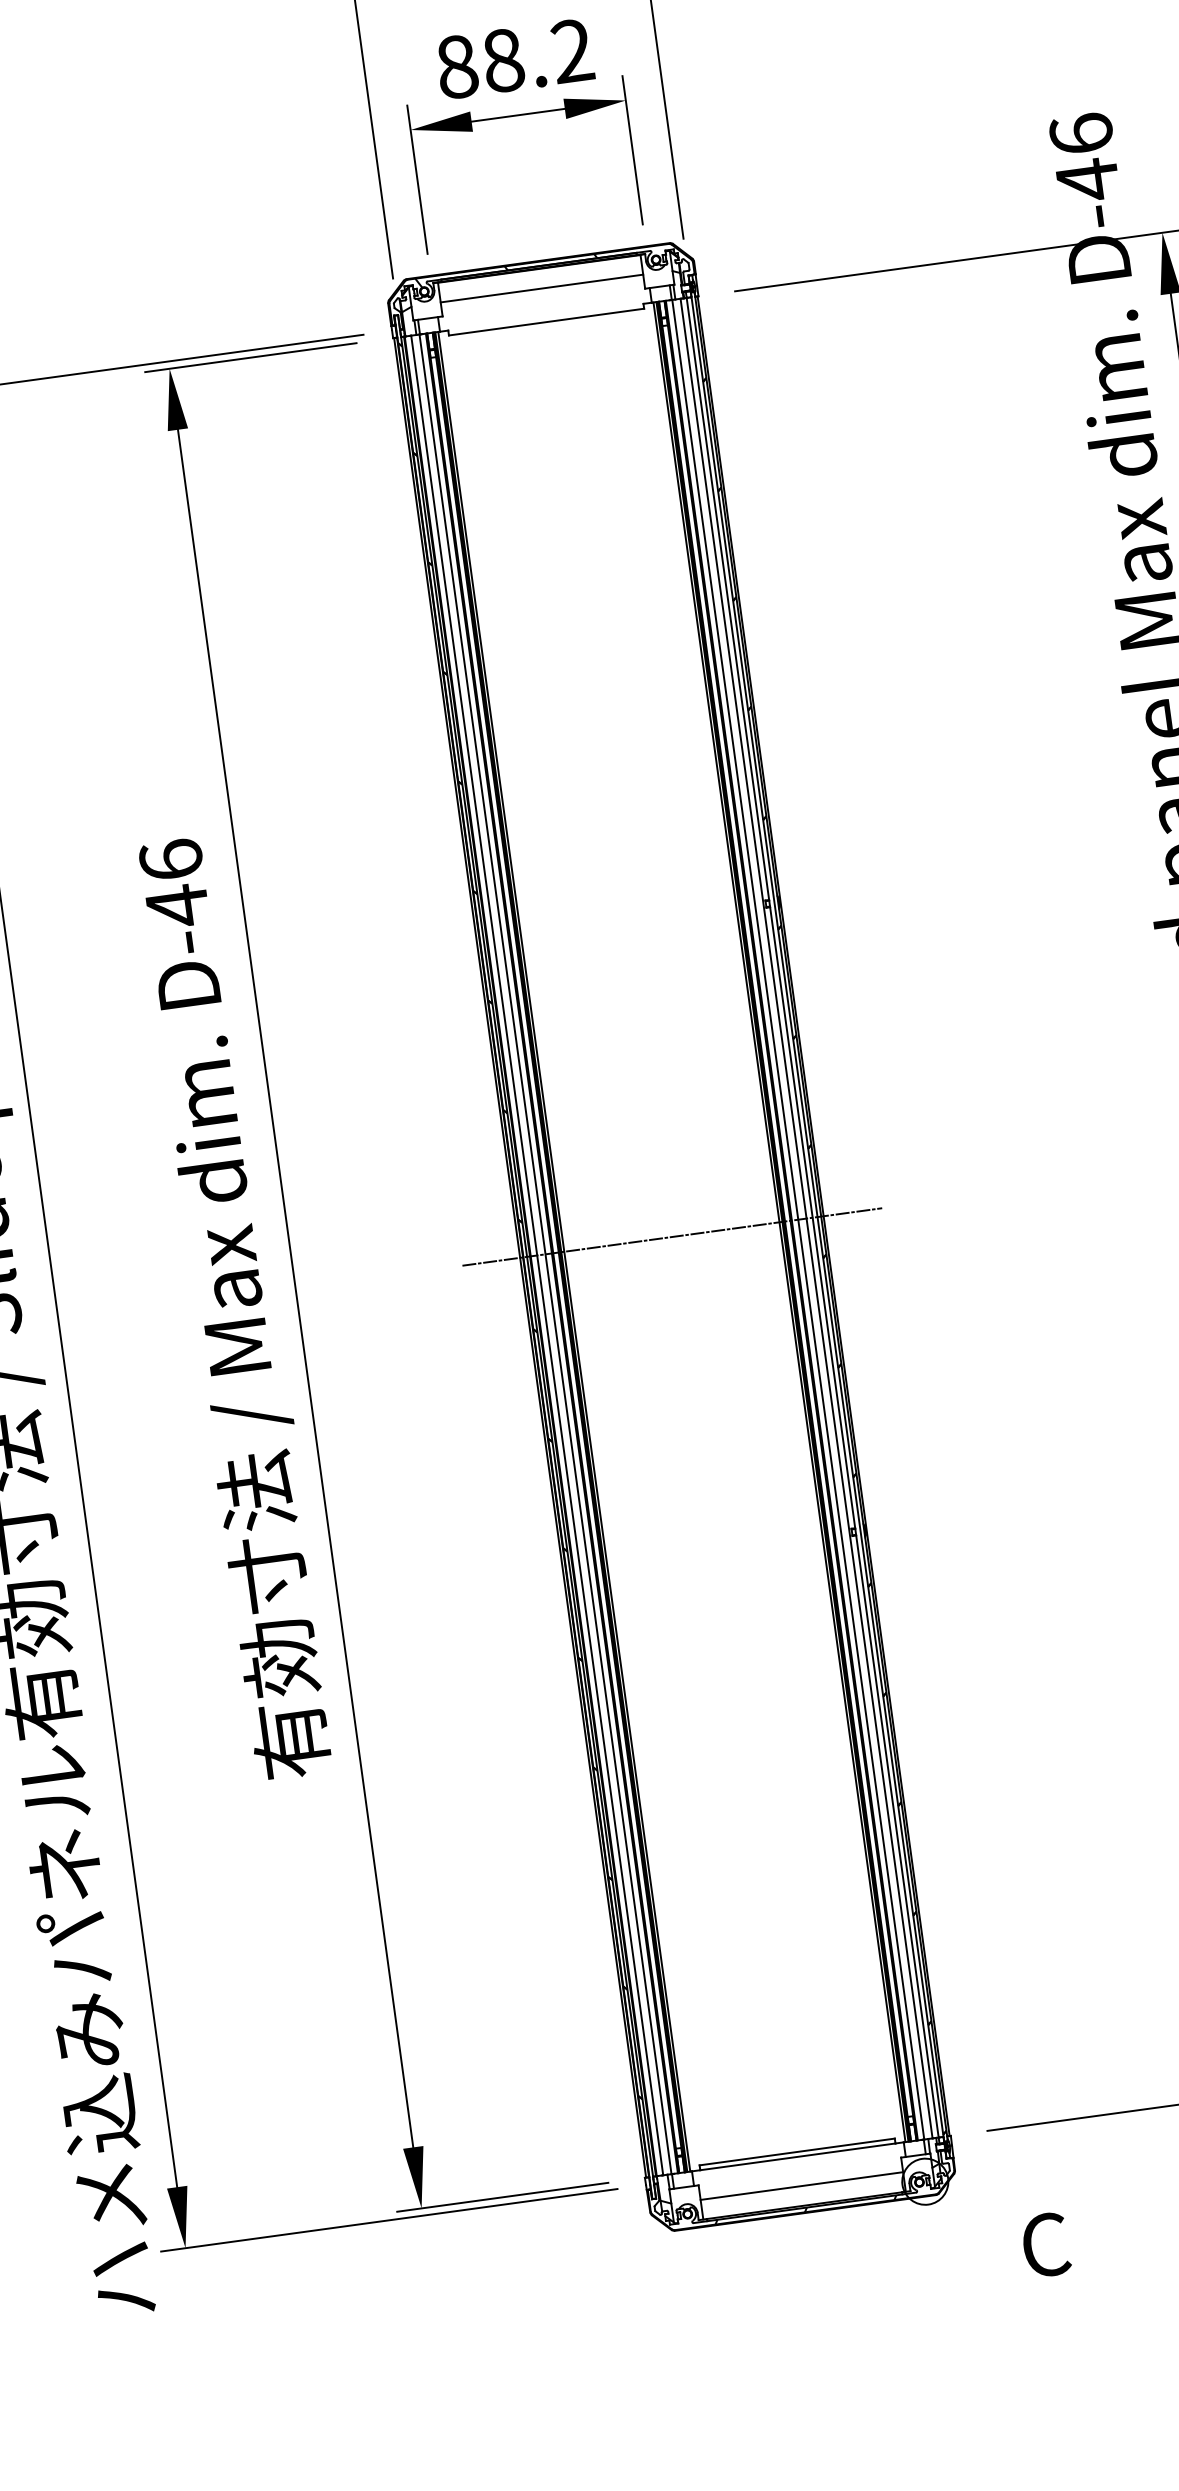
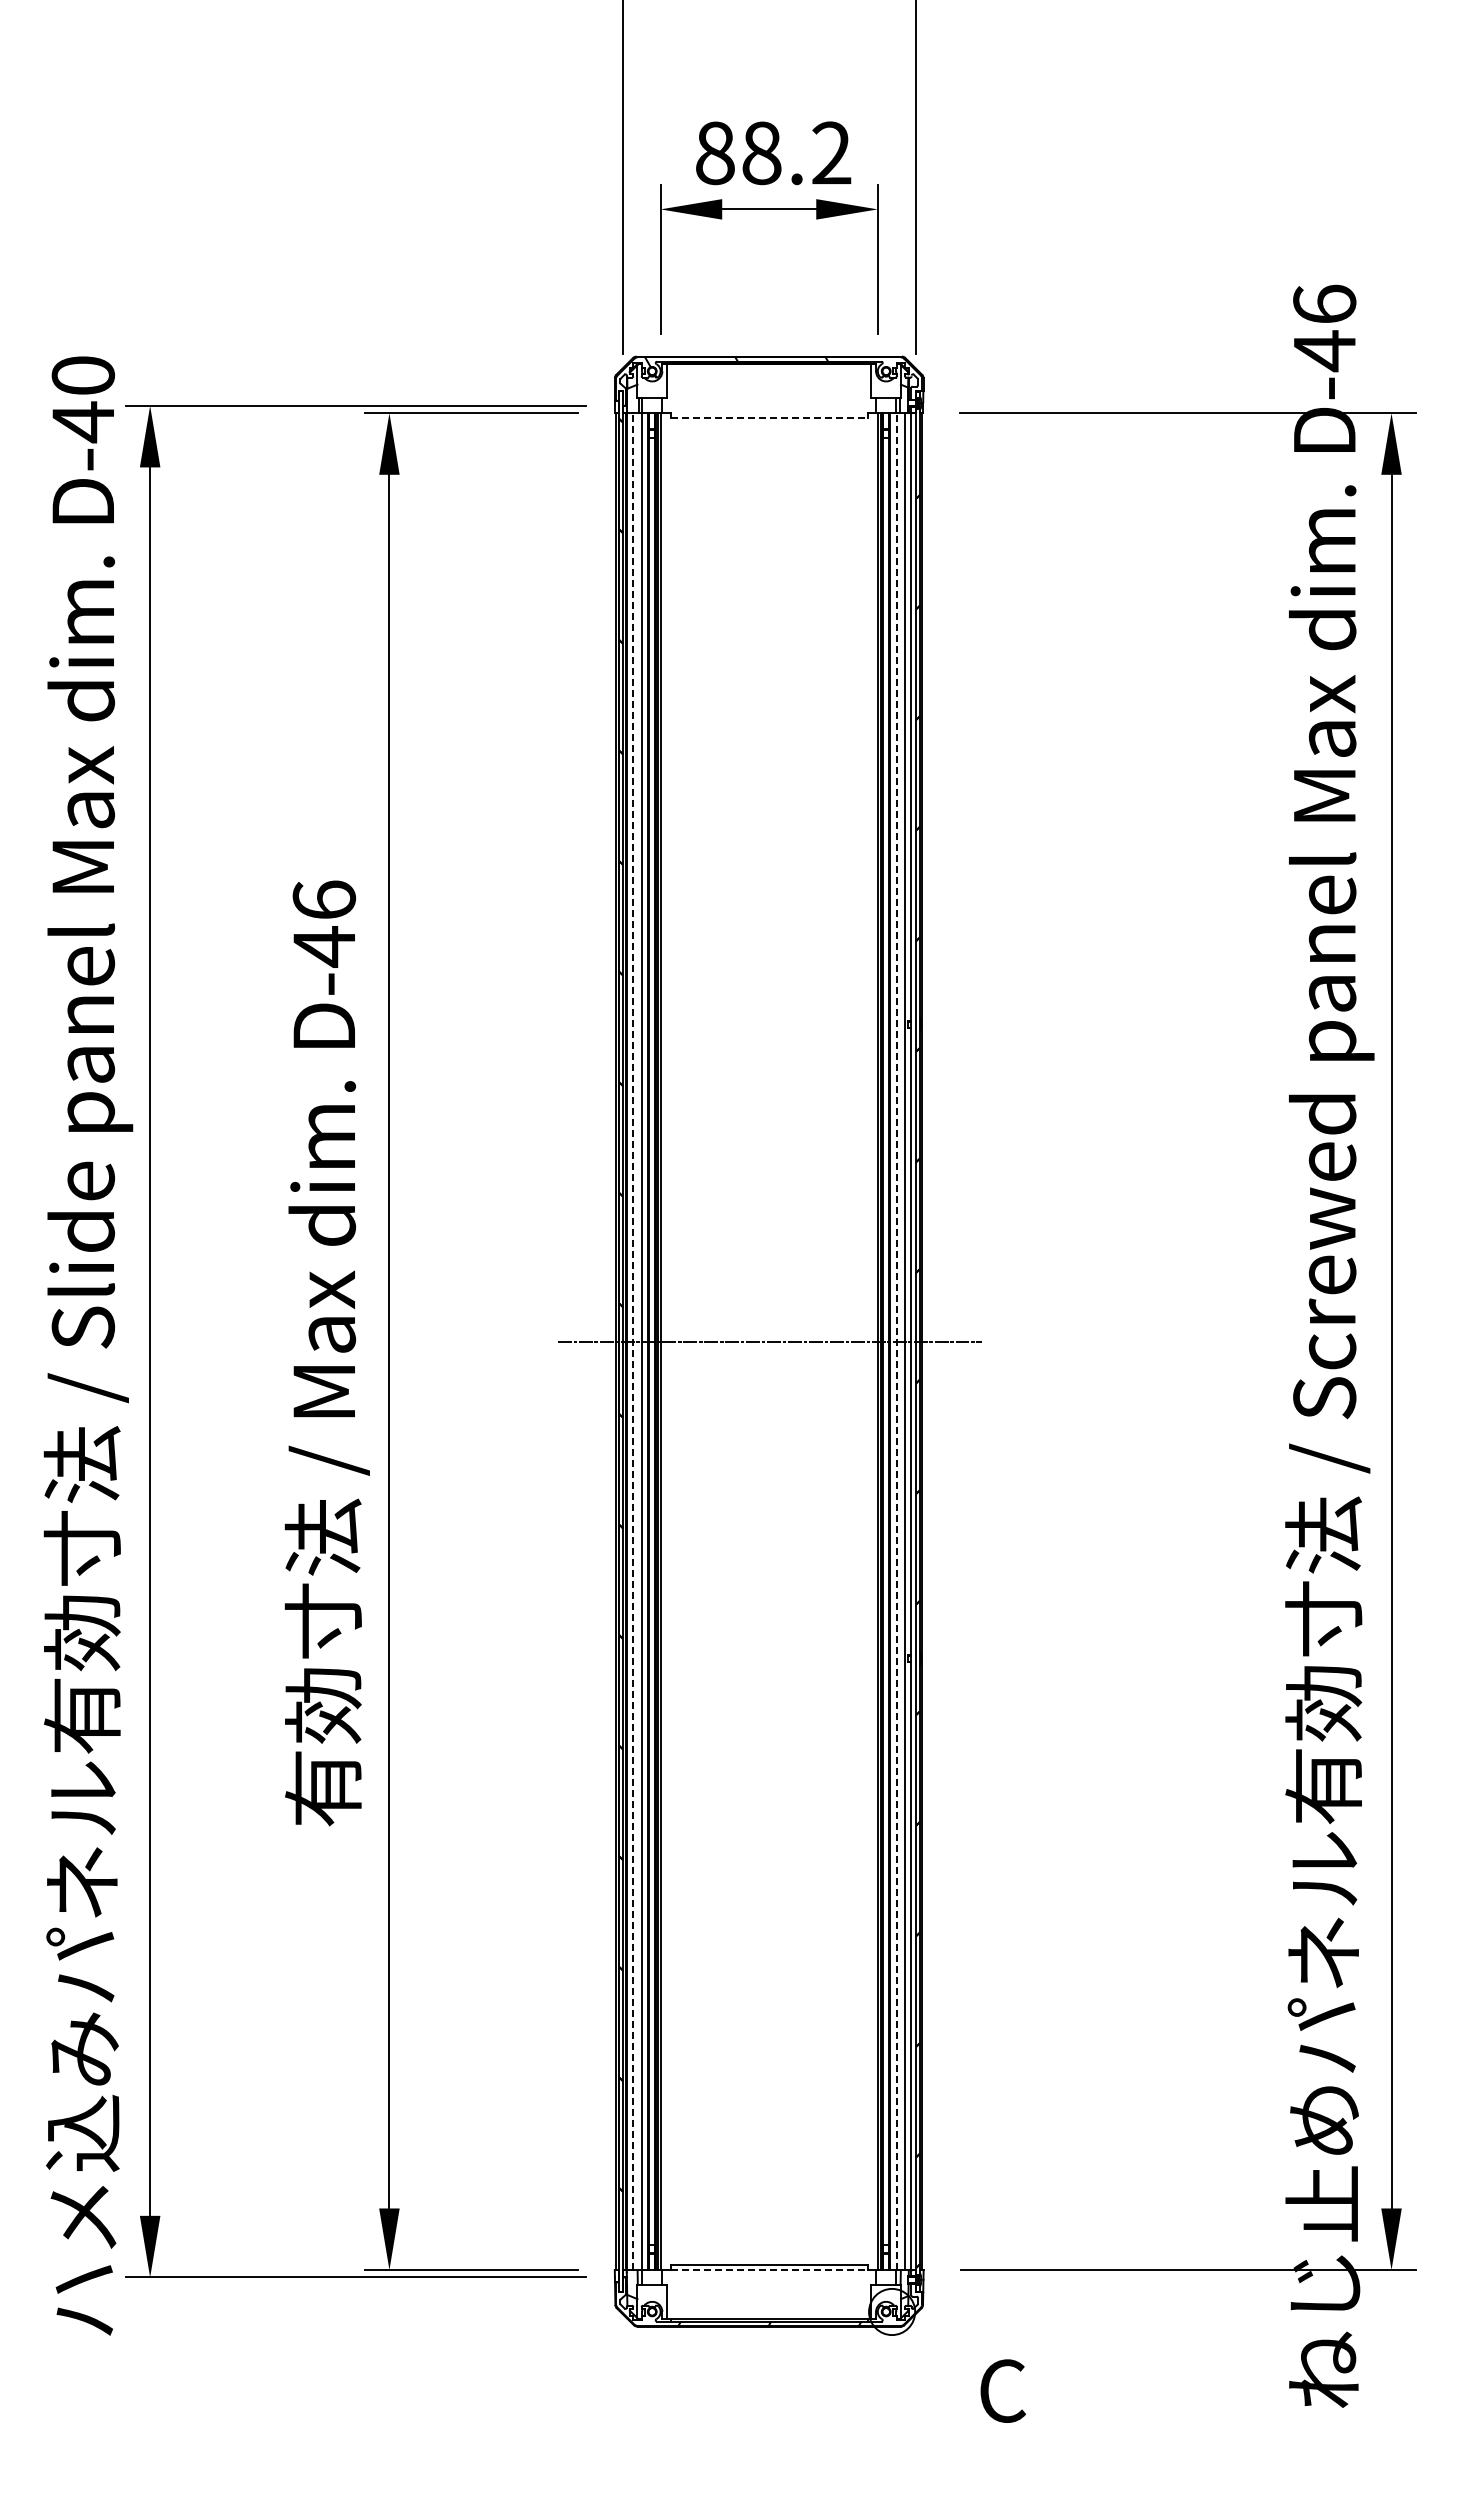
line: (542, 288) -> (769, 384), removed
line: (546, 322) -> (769, 418), solid -> dashed
line: (797, 1219) -> (896, 1341), solid -> dashed
line: (537, 1255) -> (633, 1341), solid -> dashed
line: (798, 2157) -> (769, 2270), solid -> dashed
line: (802, 2186) -> (769, 2299), removed

